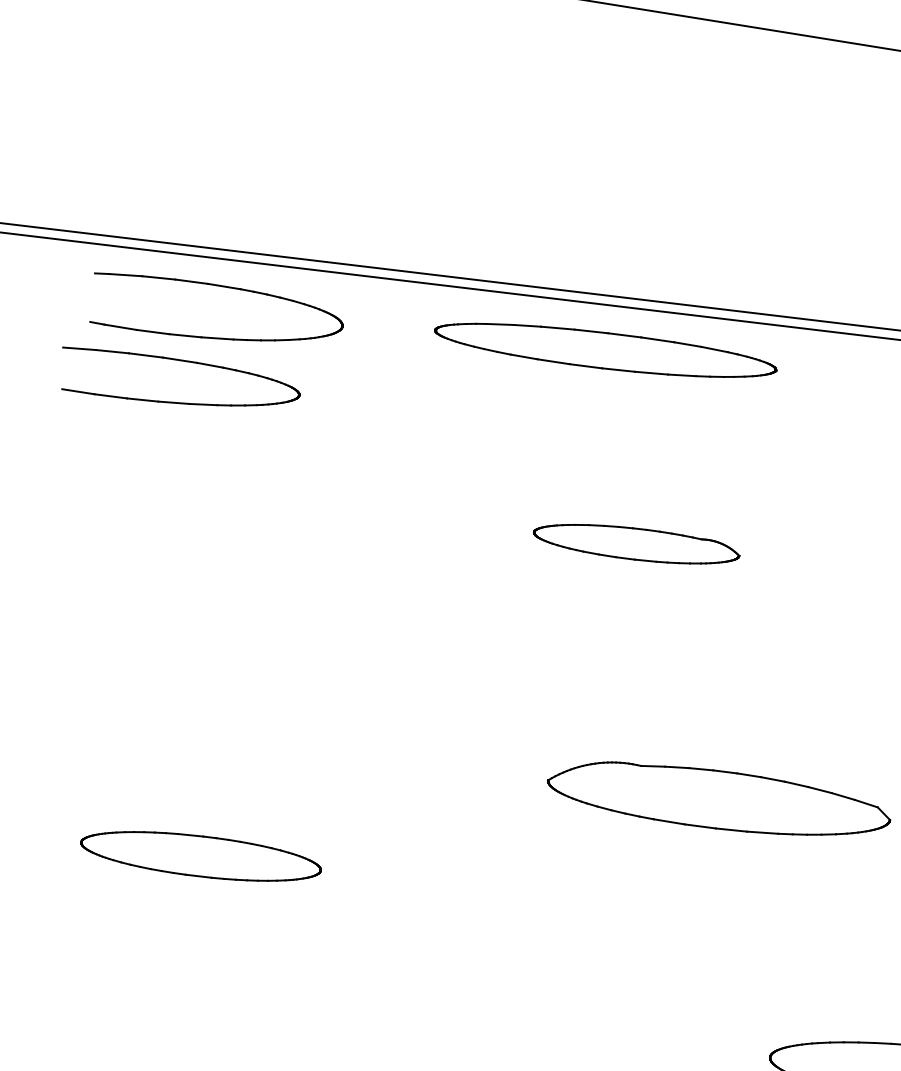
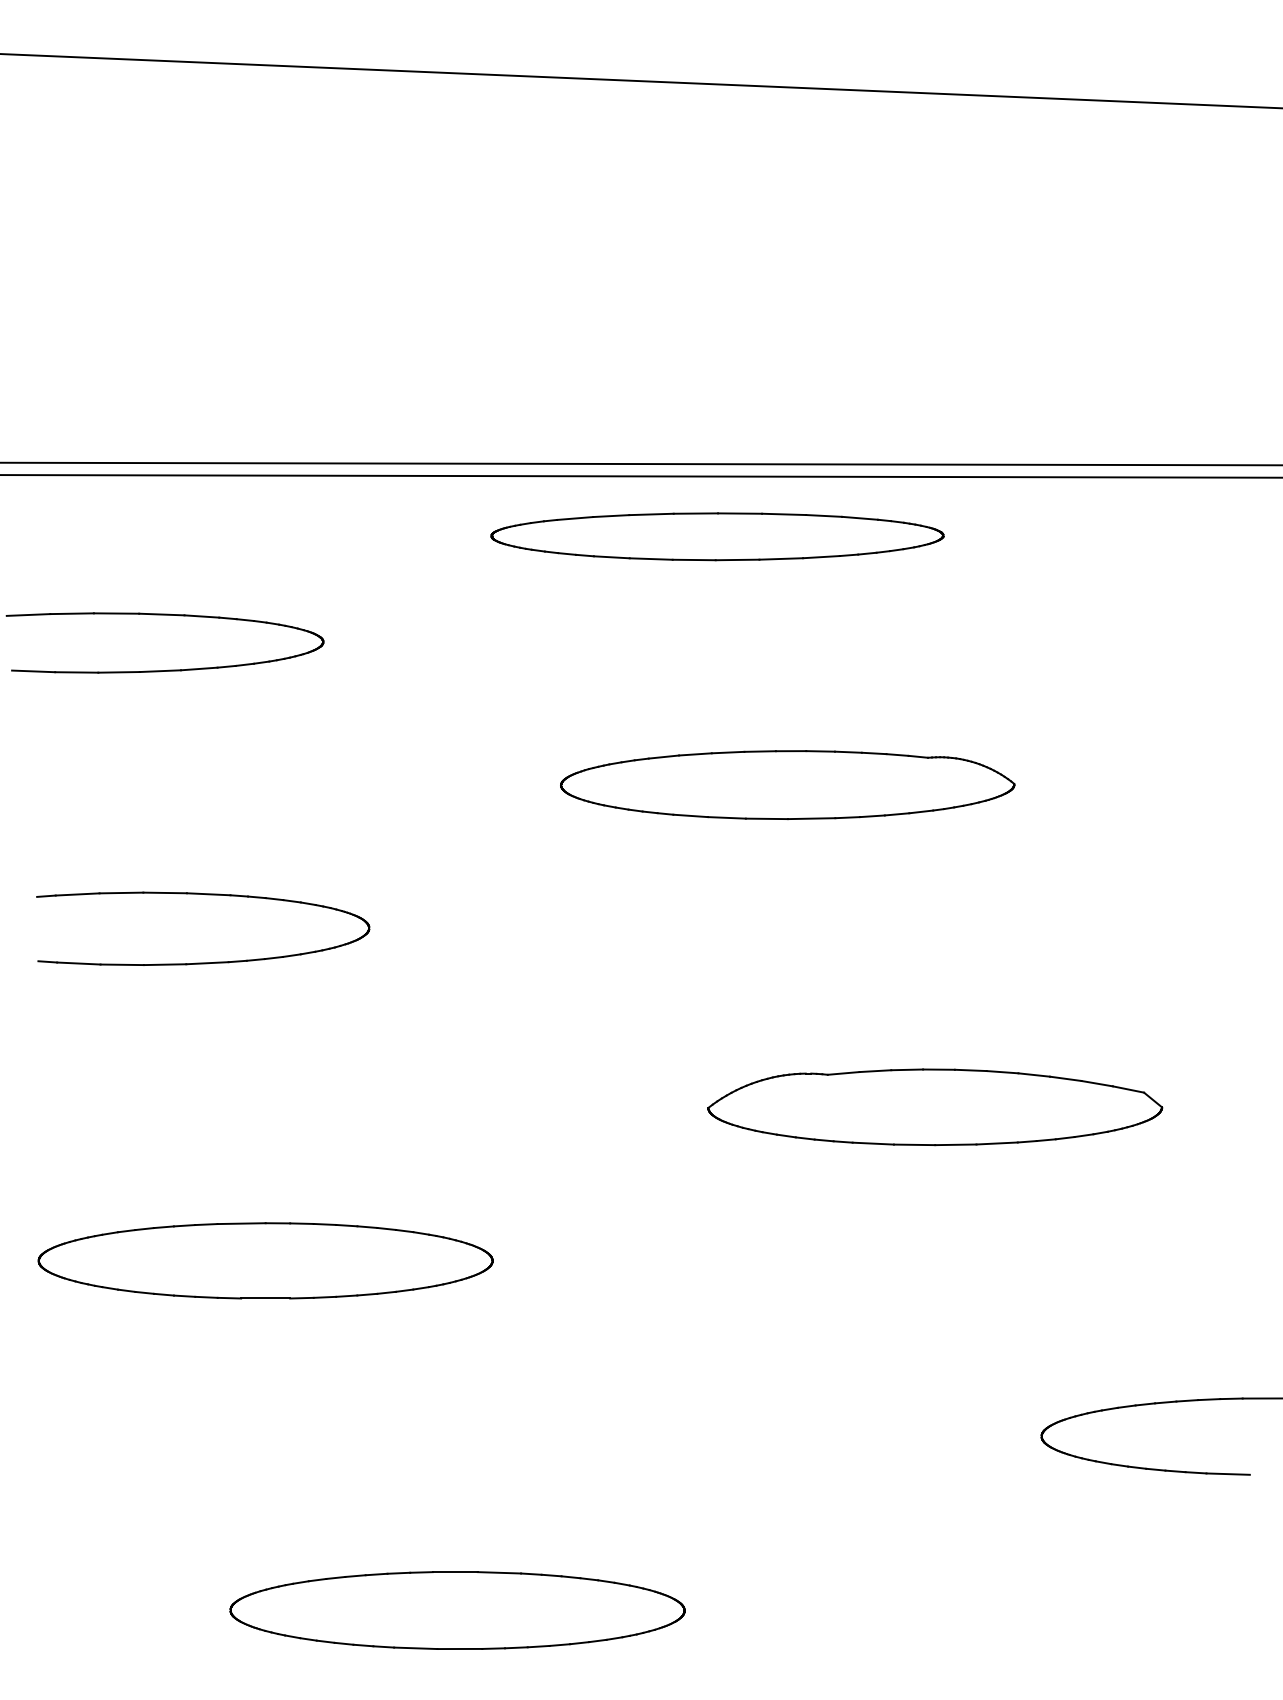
part: (222, 287) -> (206, 895), moved
part: (636, 544) -> (787, 785), size x1.67
part: (201, 856) -> (265, 1260), size x1.43

